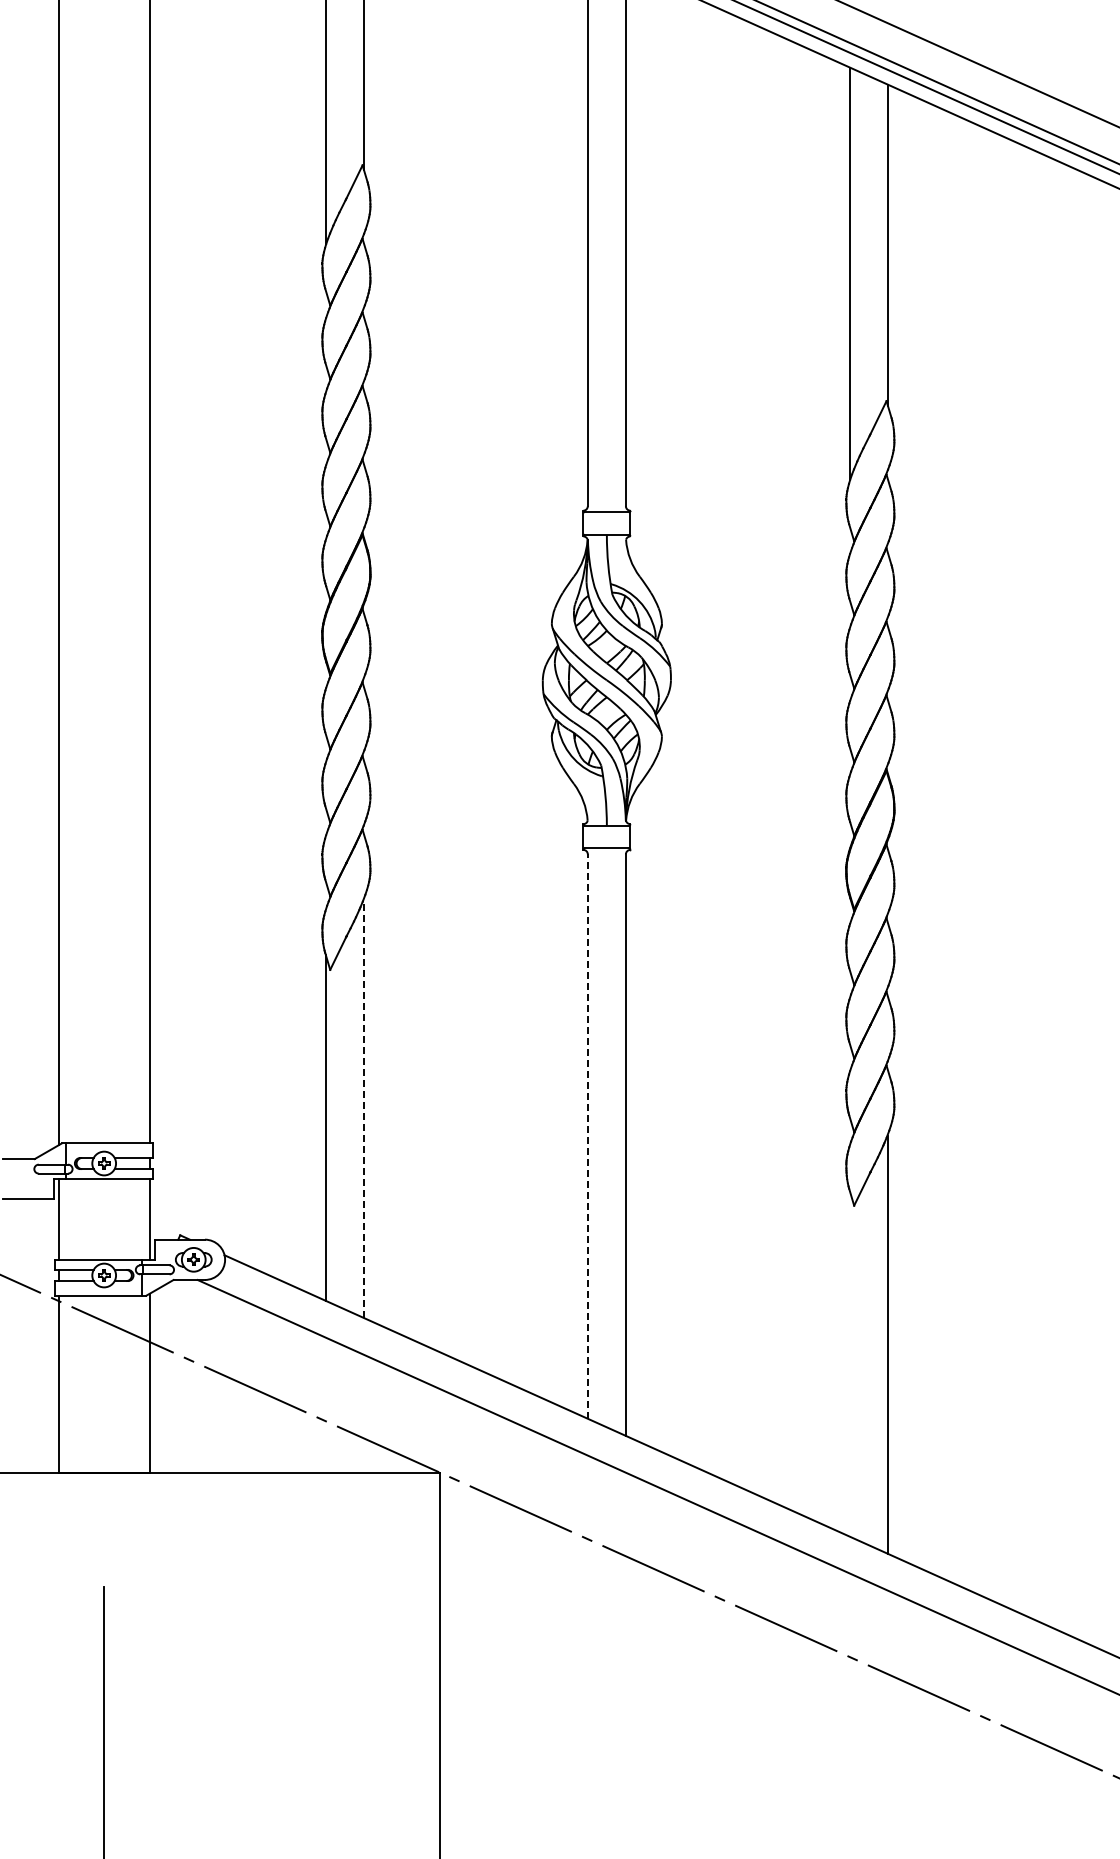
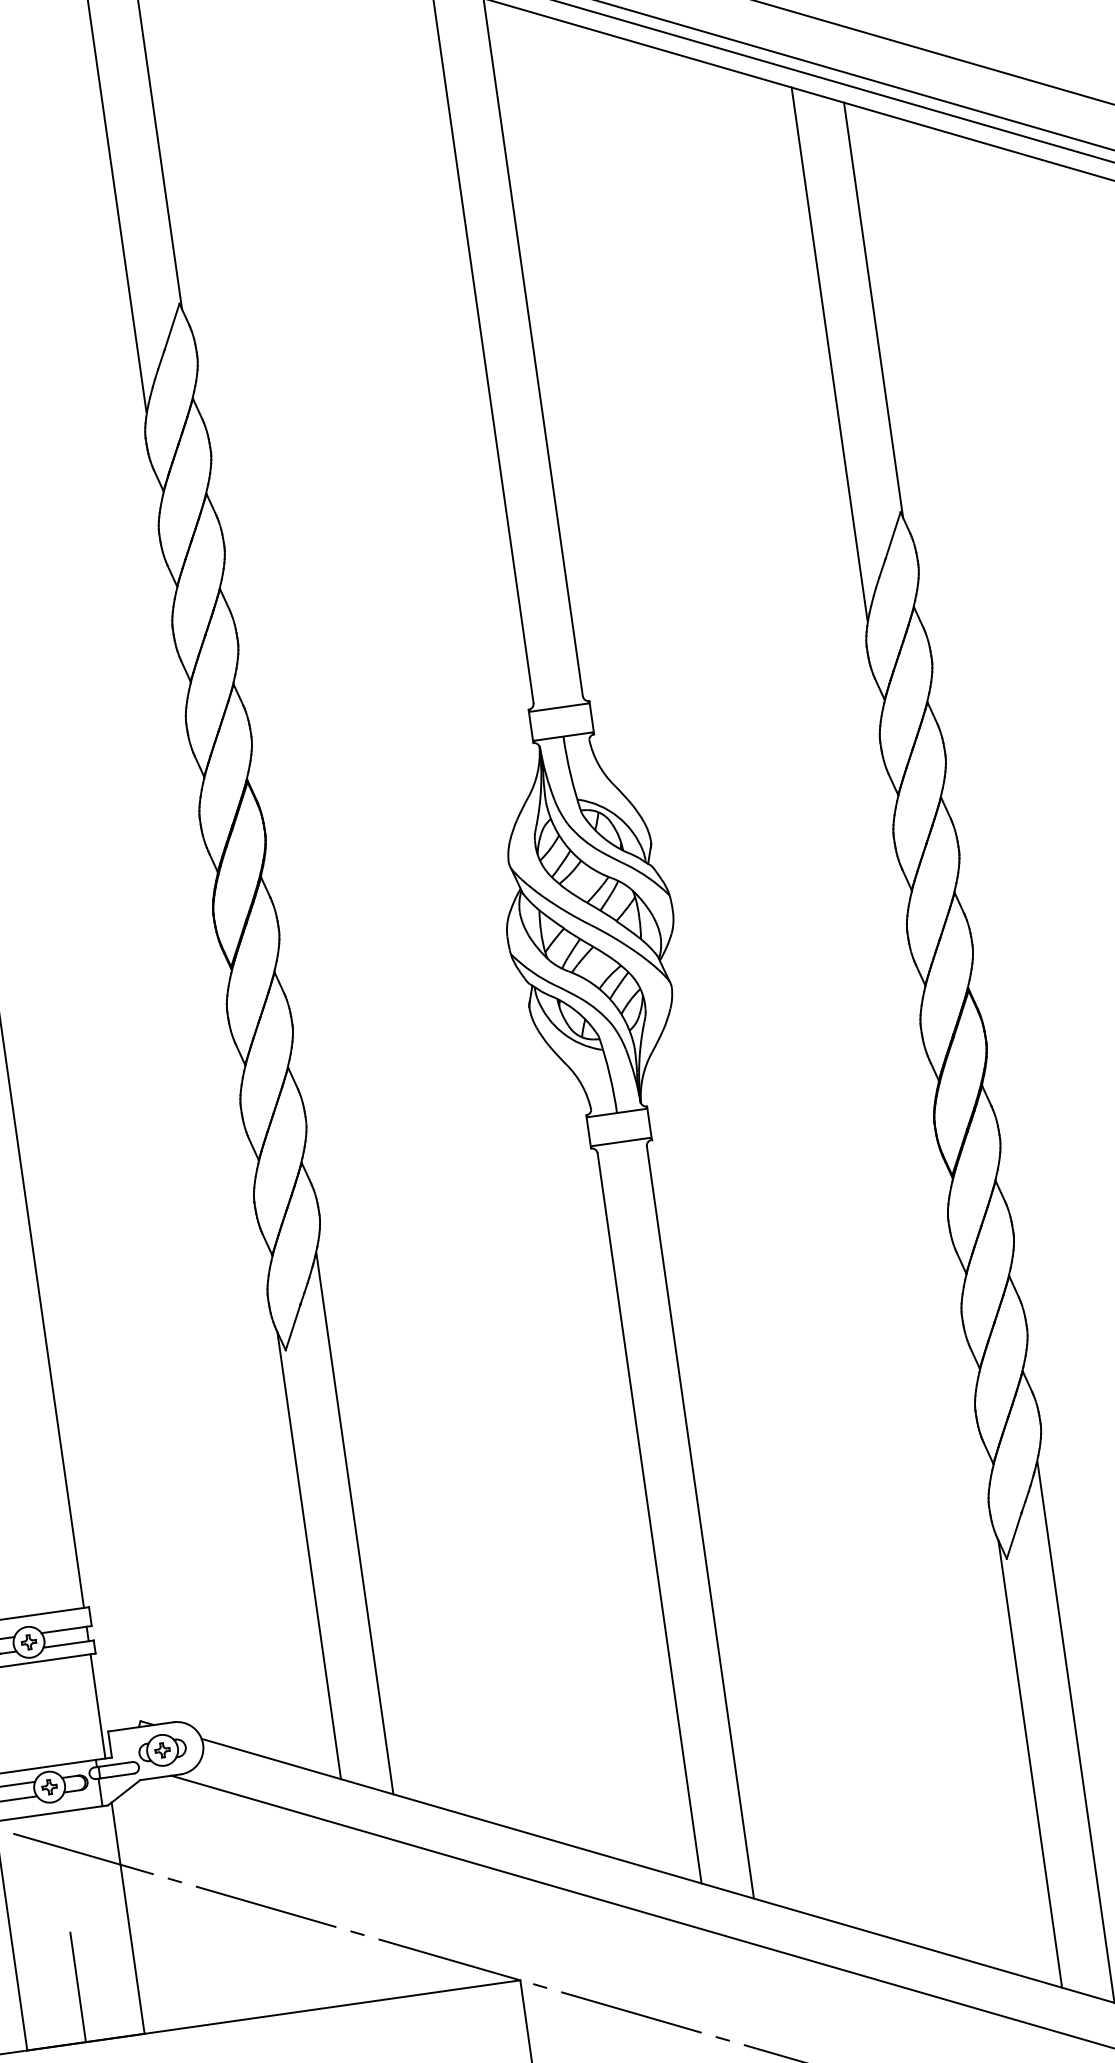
line: (363, 1108) -> (354, 1523), dashed -> solid
line: (587, 1135) -> (648, 1517), dashed -> solid
line: (849, 1363) -> (1029, 1763), added
line: (104, 1429) -> (78, 1986), added

